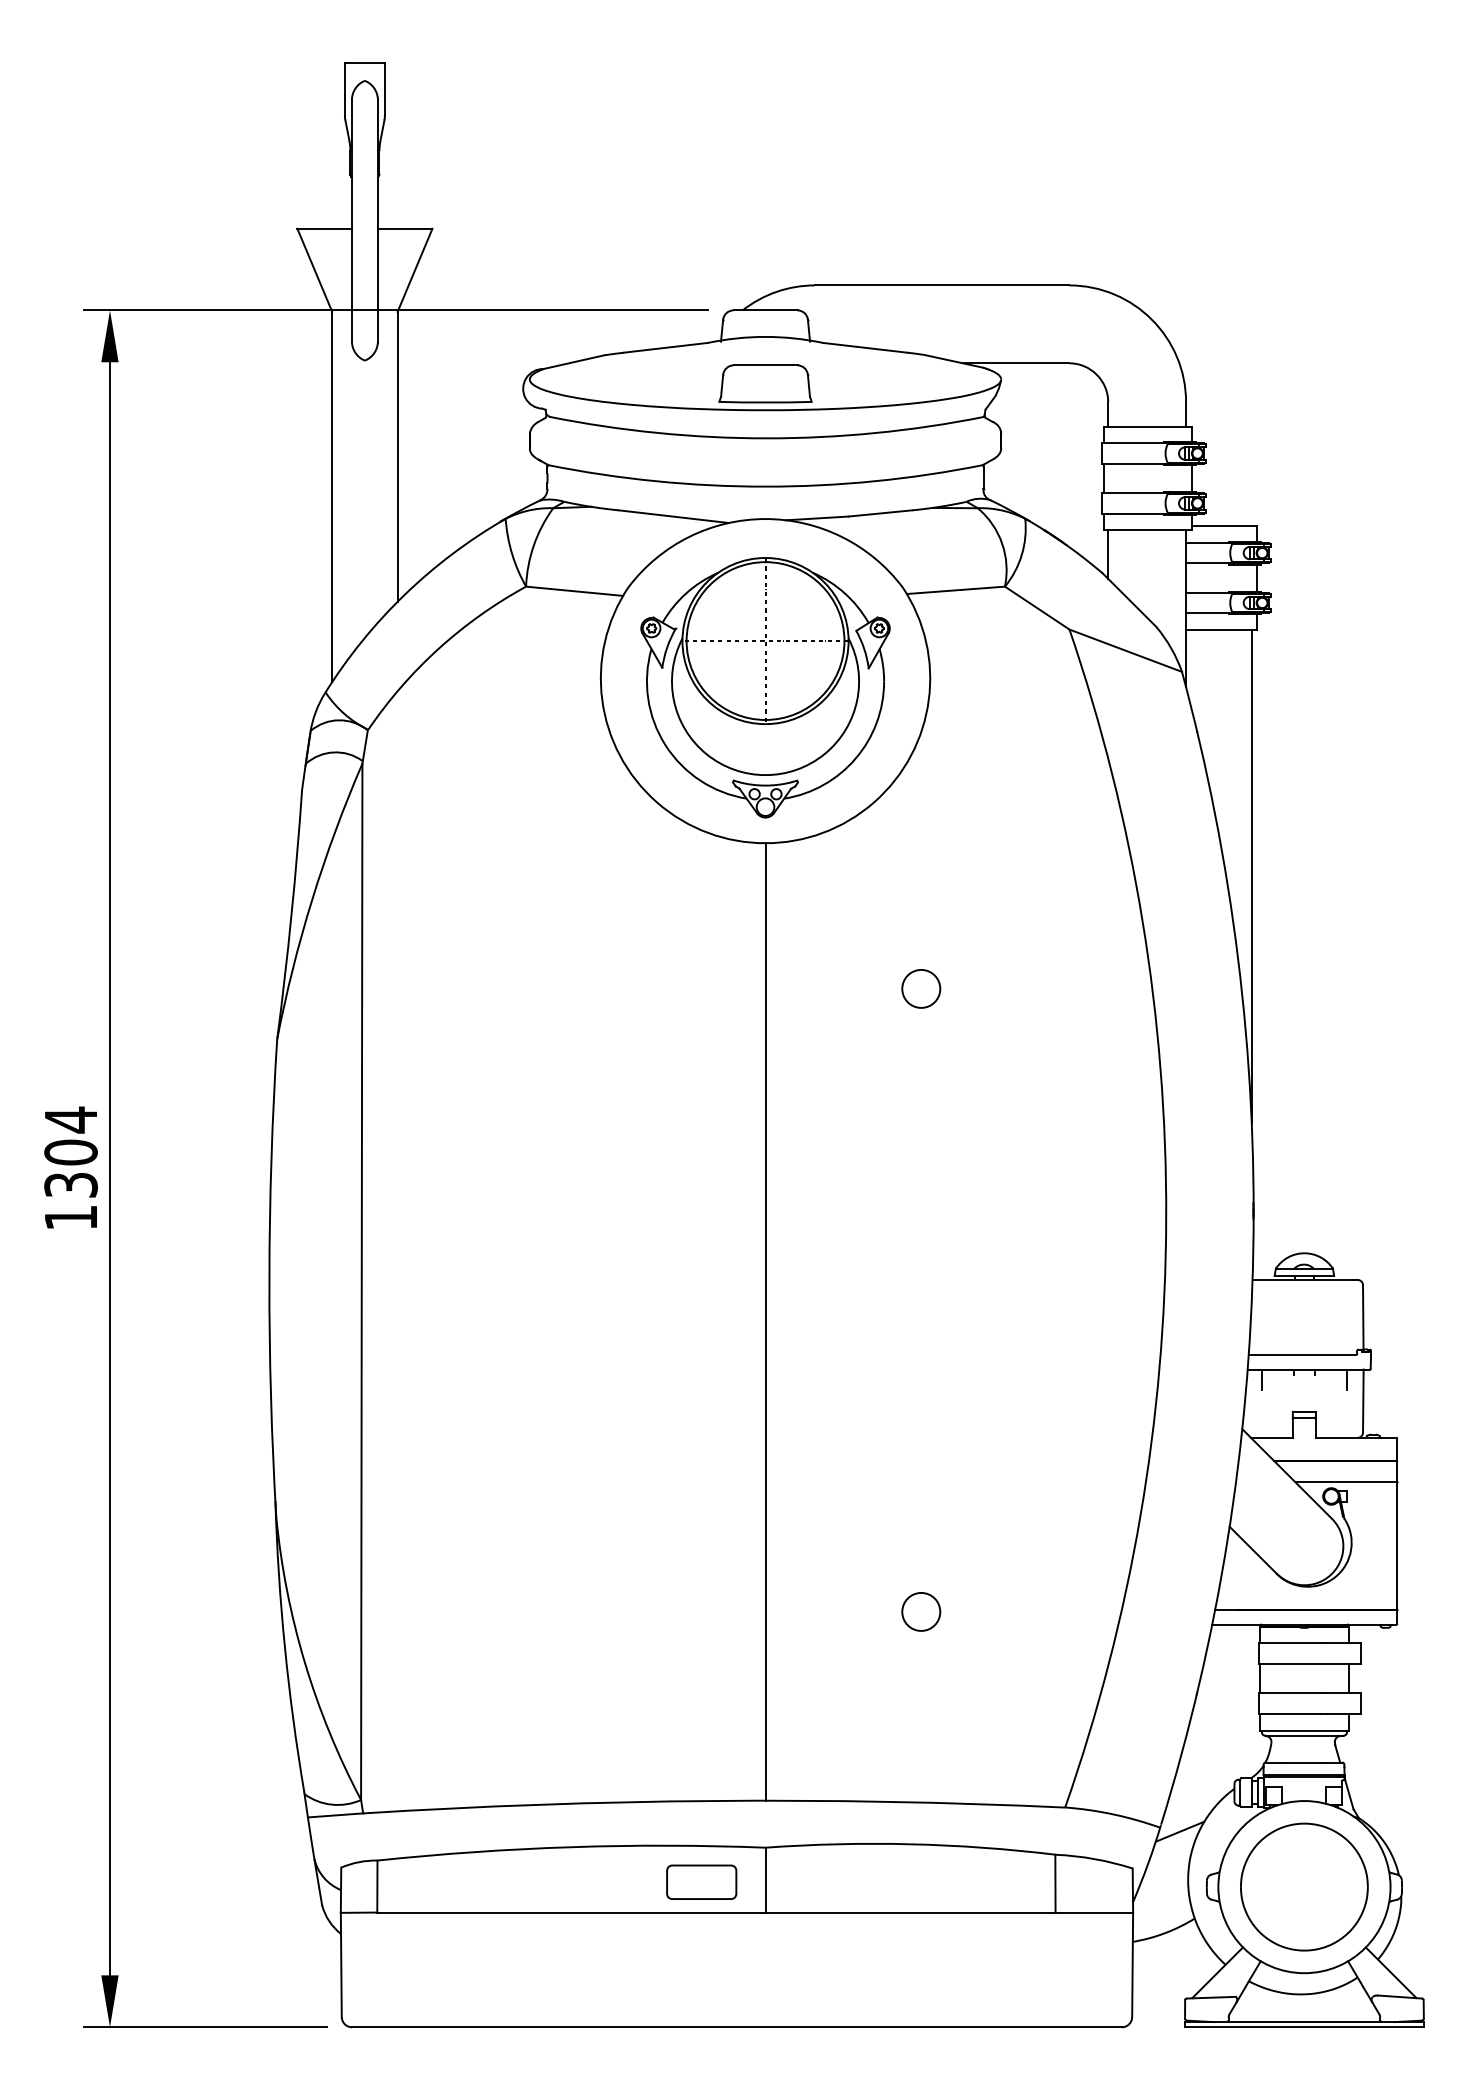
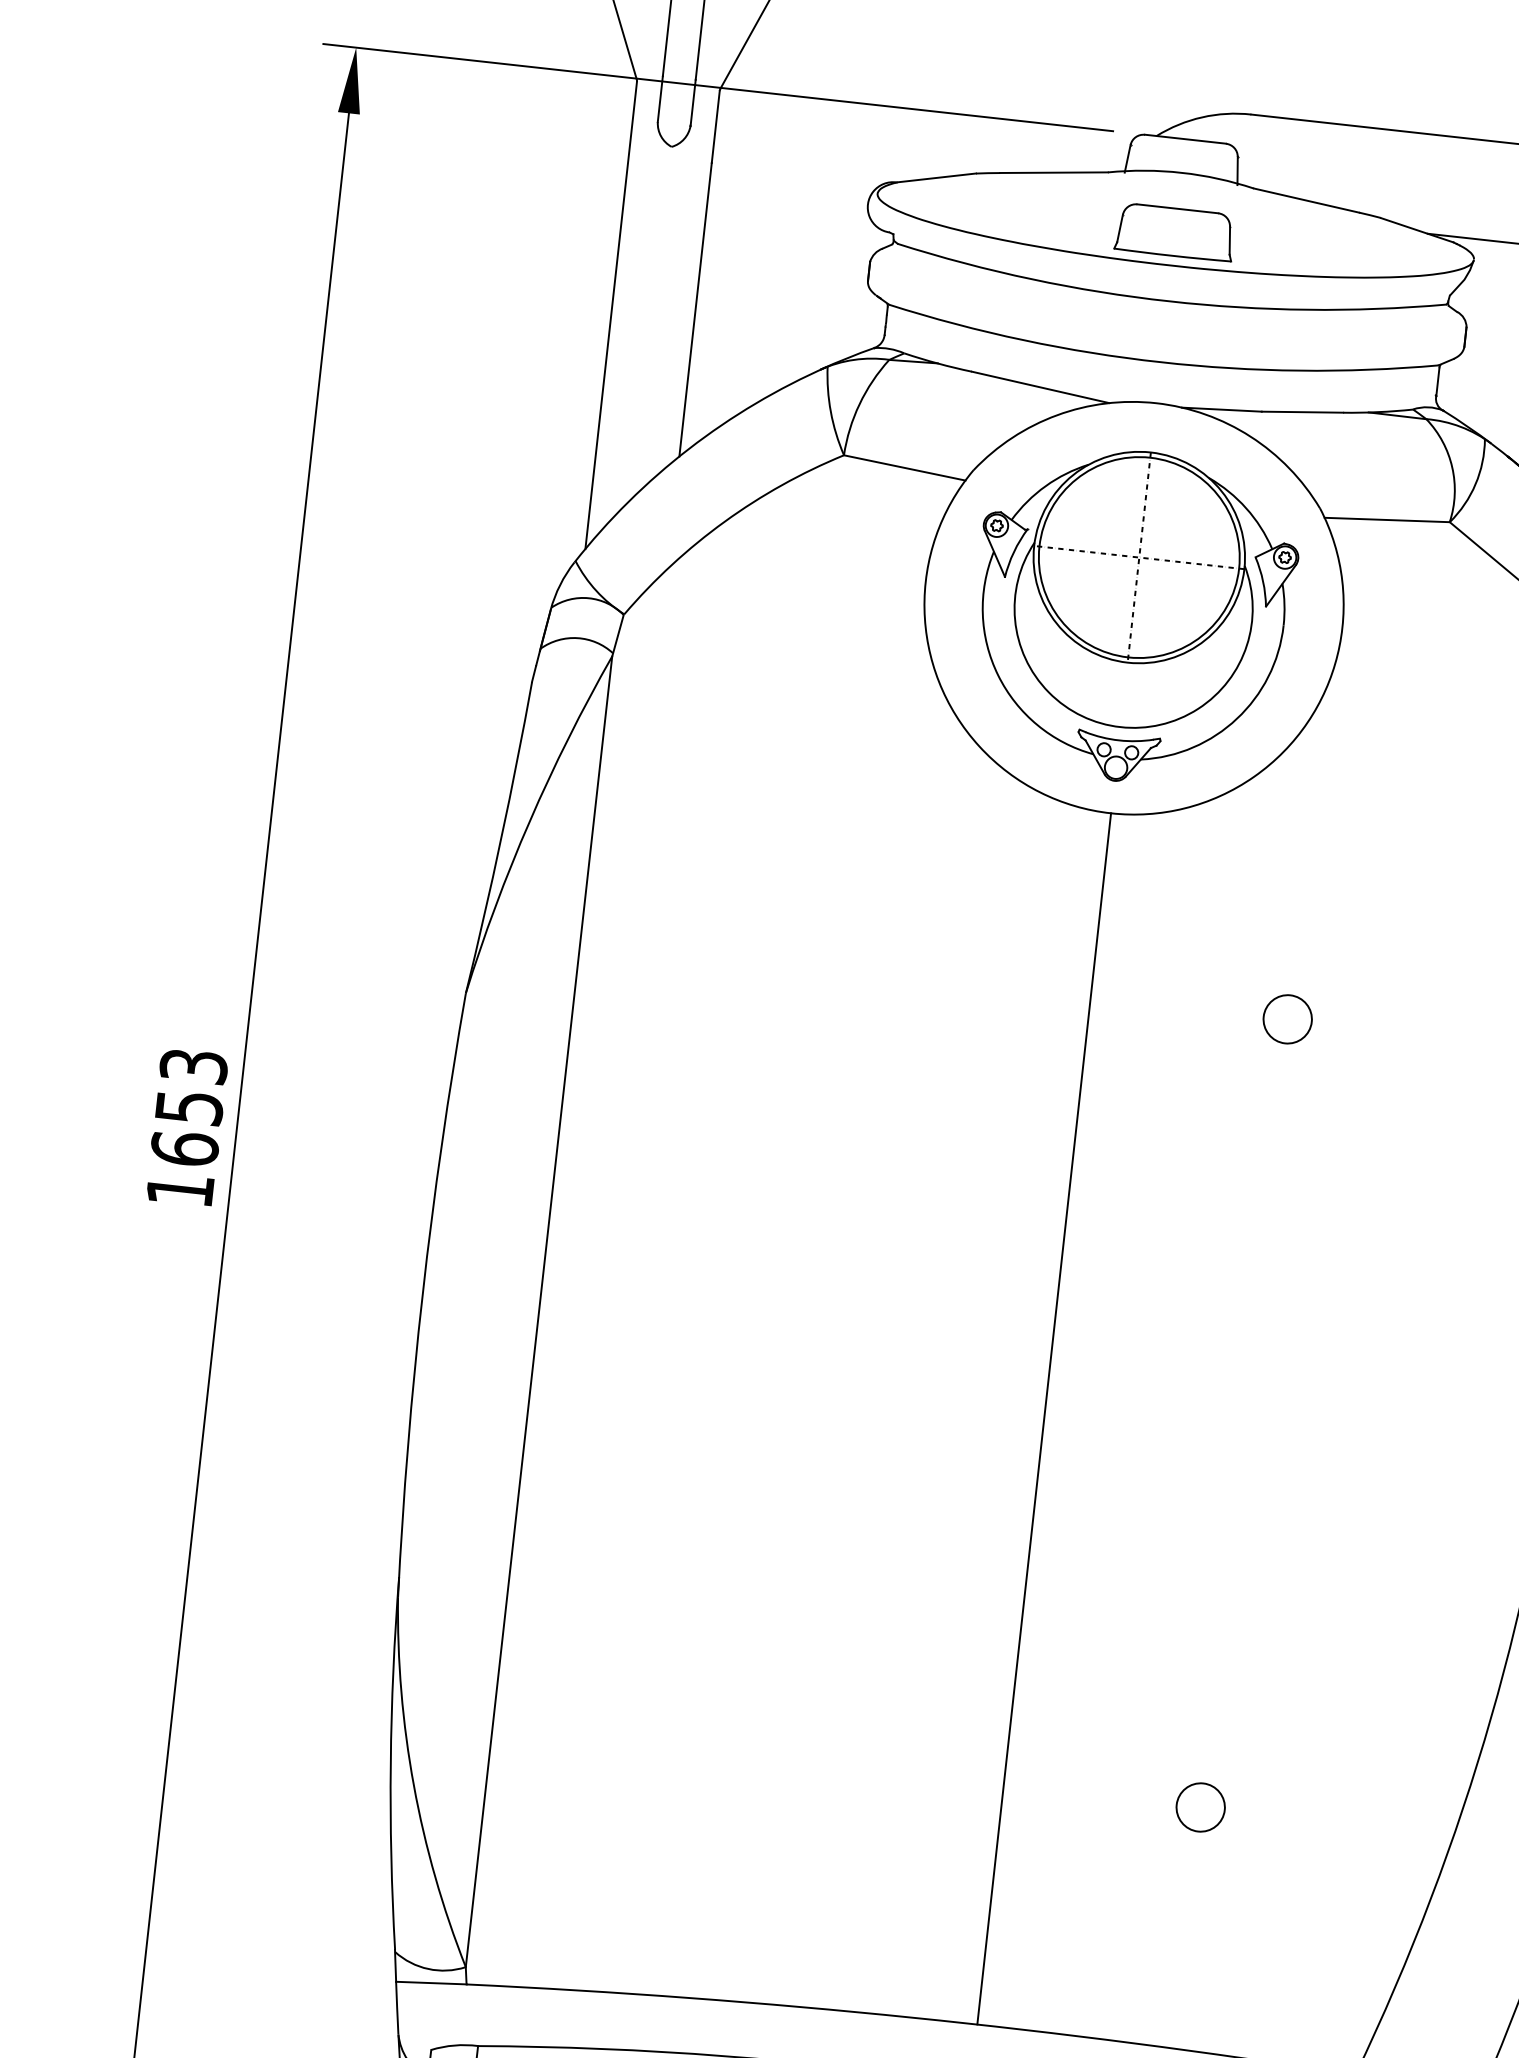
text: (70, 1151) -> (188, 1106), 1304 -> 1653

